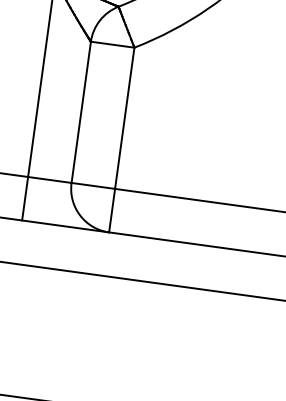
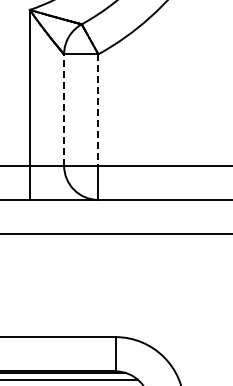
line: (81, 113) -> (64, 110), solid -> dashed
line: (124, 118) -> (98, 110), solid -> dashed

